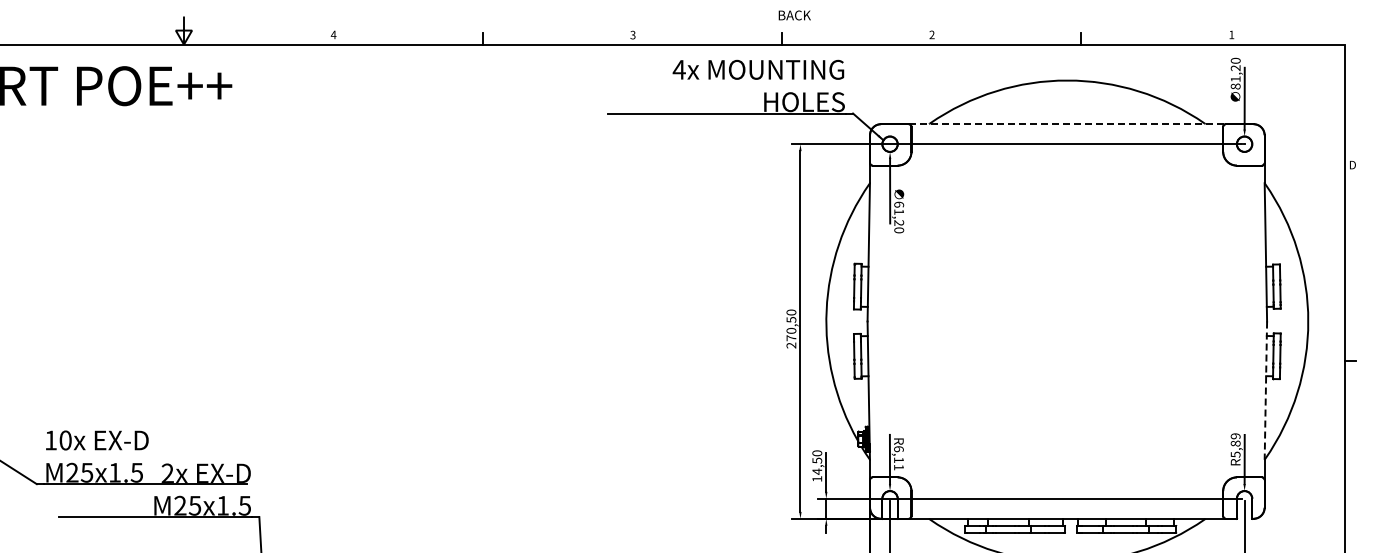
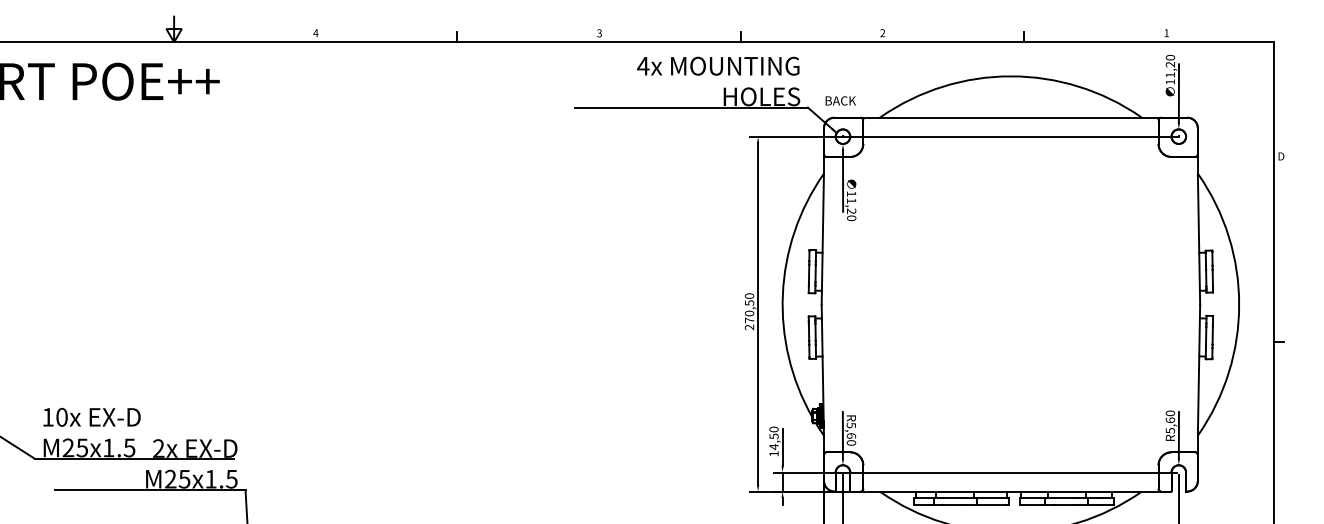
text: (794, 15) -> (840, 100), moved
text: (1235, 86) -> (1170, 82), 81,20 -> 11,20
line: (1067, 124) -> (1011, 118), dashed -> solid
text: (899, 204) -> (851, 193), 61,20 -> 11,20
line: (1265, 391) -> (1198, 370), dashed -> solid
text: (1235, 439) -> (1170, 416), R5,89 -> R5,60
text: (898, 458) -> (850, 434), R6,11 -> R5,60

